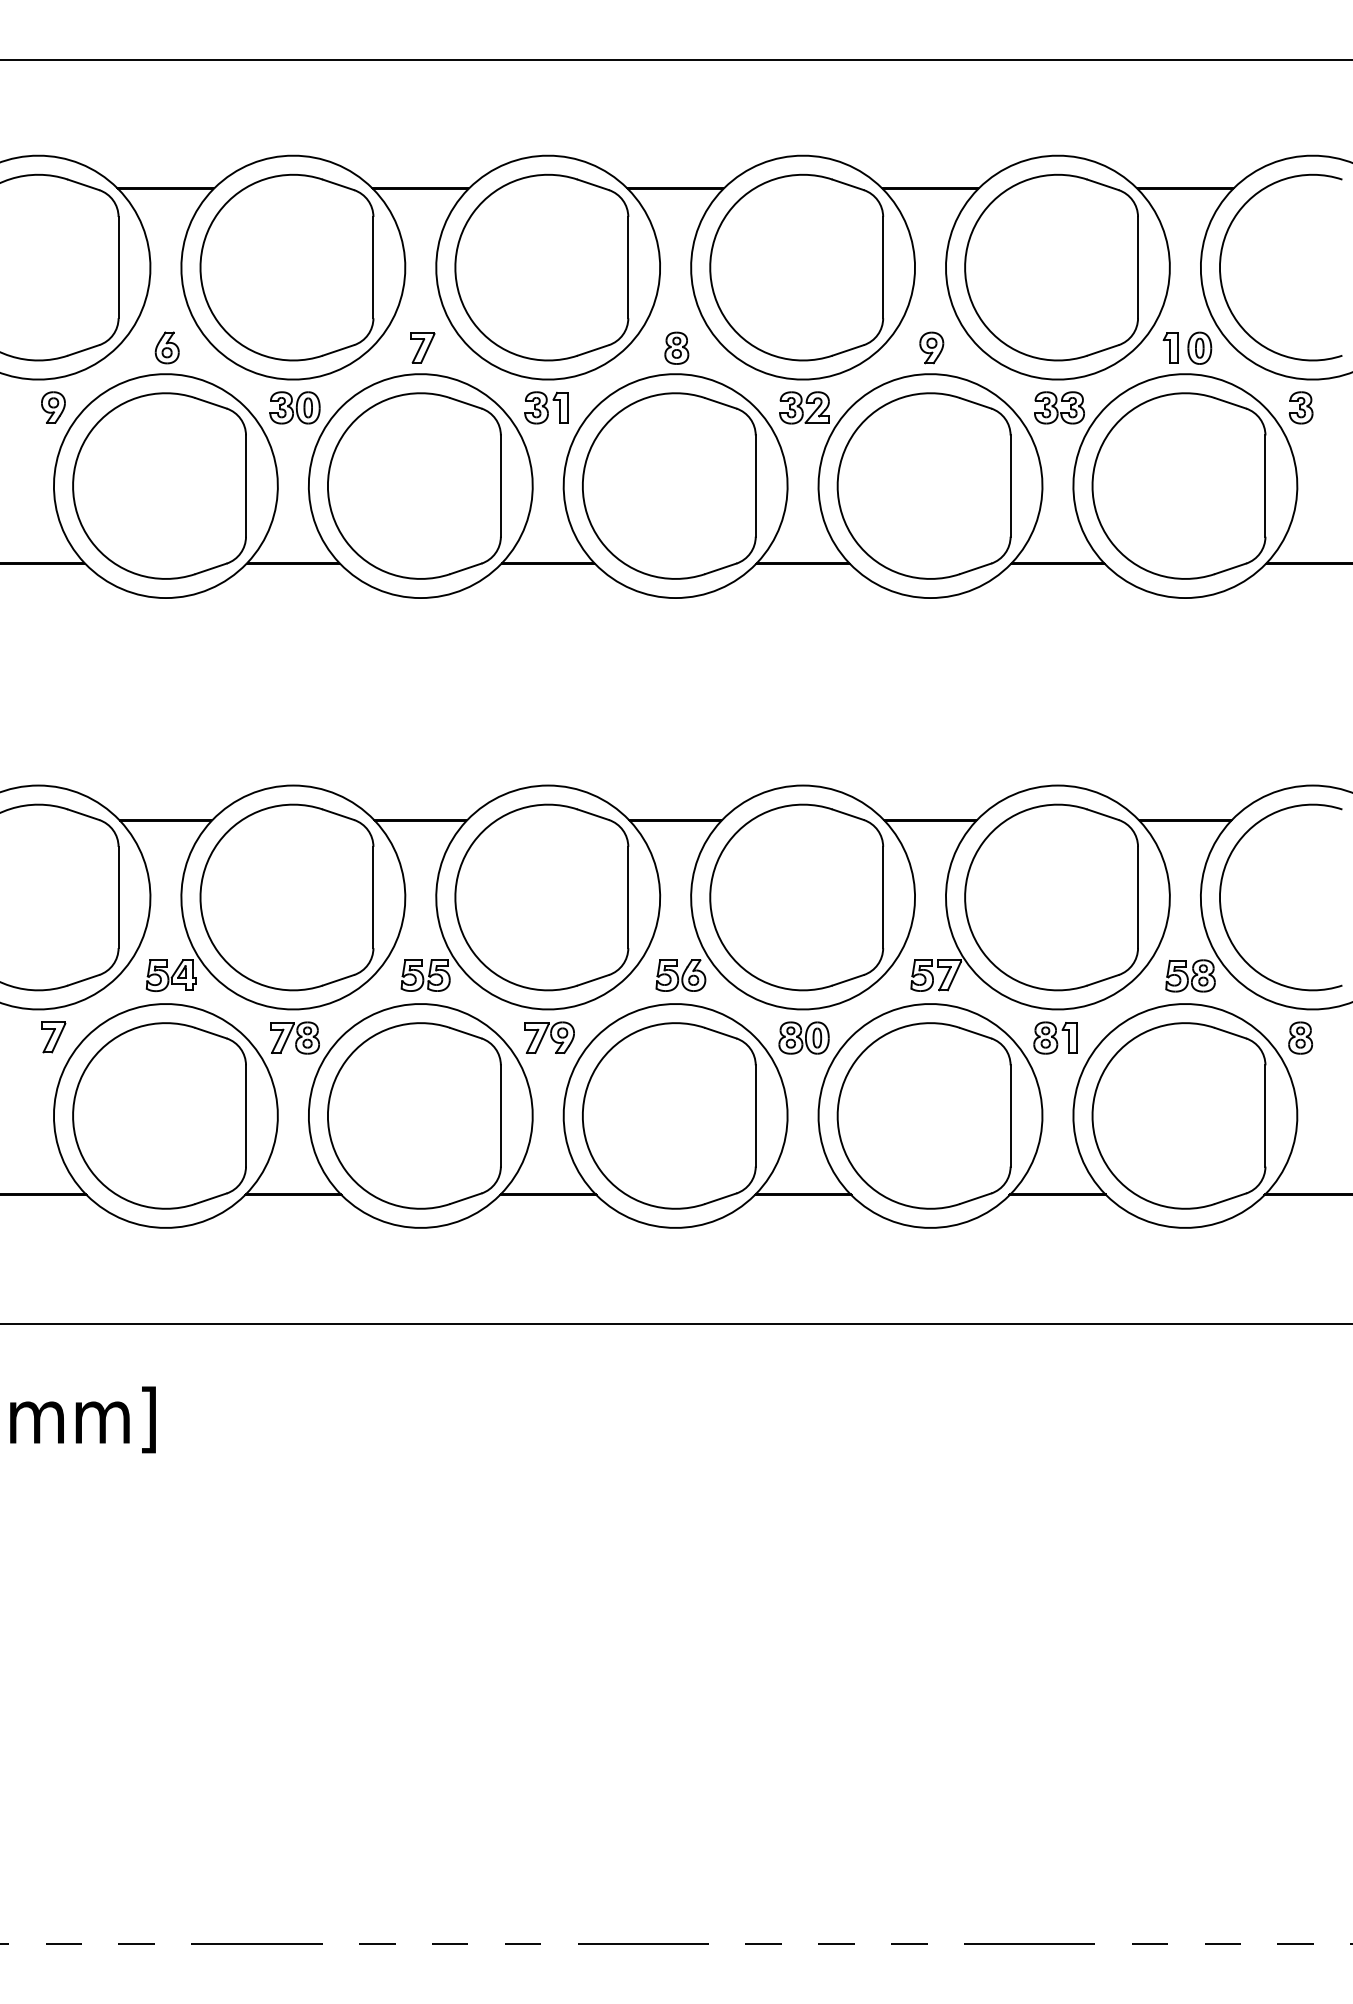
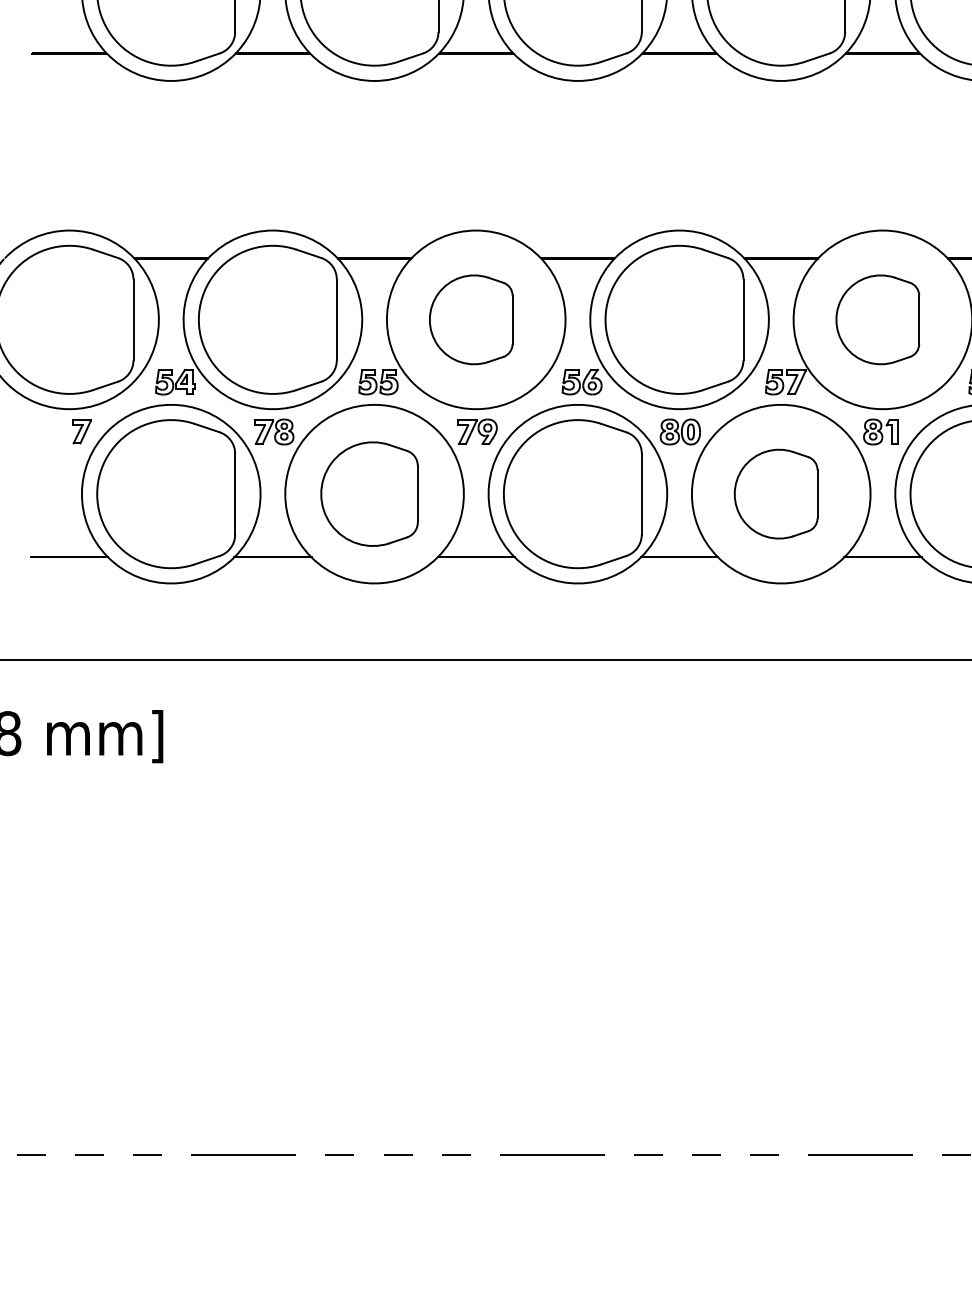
part: (541, 897) -> (470, 319), size x0.6
part: (1051, 897) -> (877, 319), size x0.6
part: (414, 1115) -> (369, 493), size x0.7
part: (923, 1115) -> (775, 493), size x0.6

